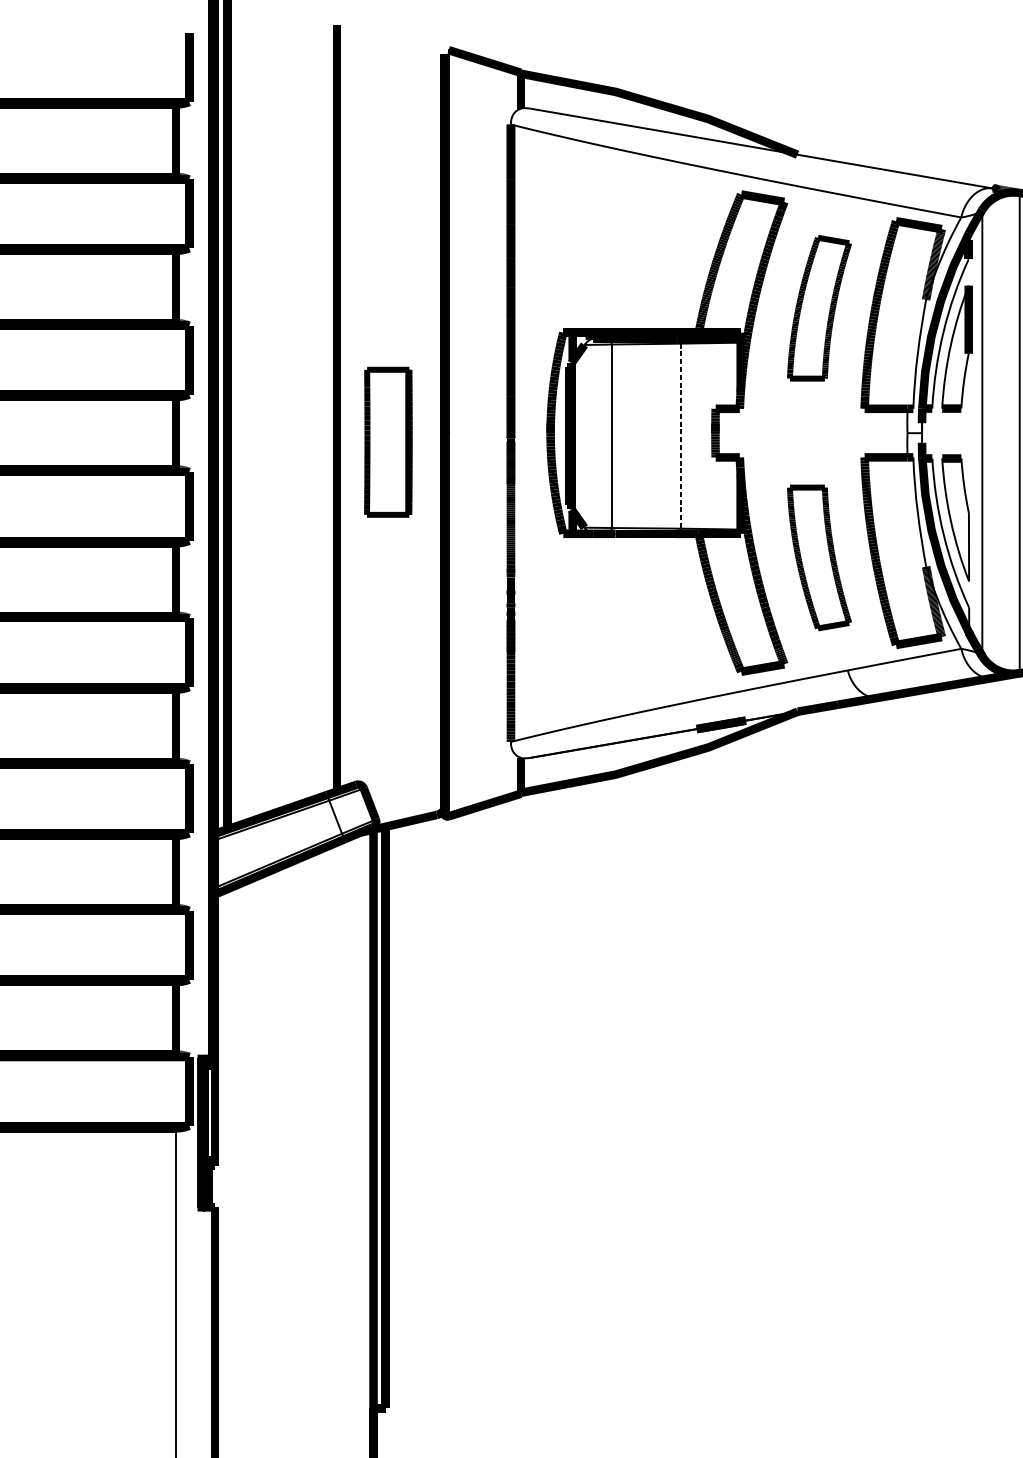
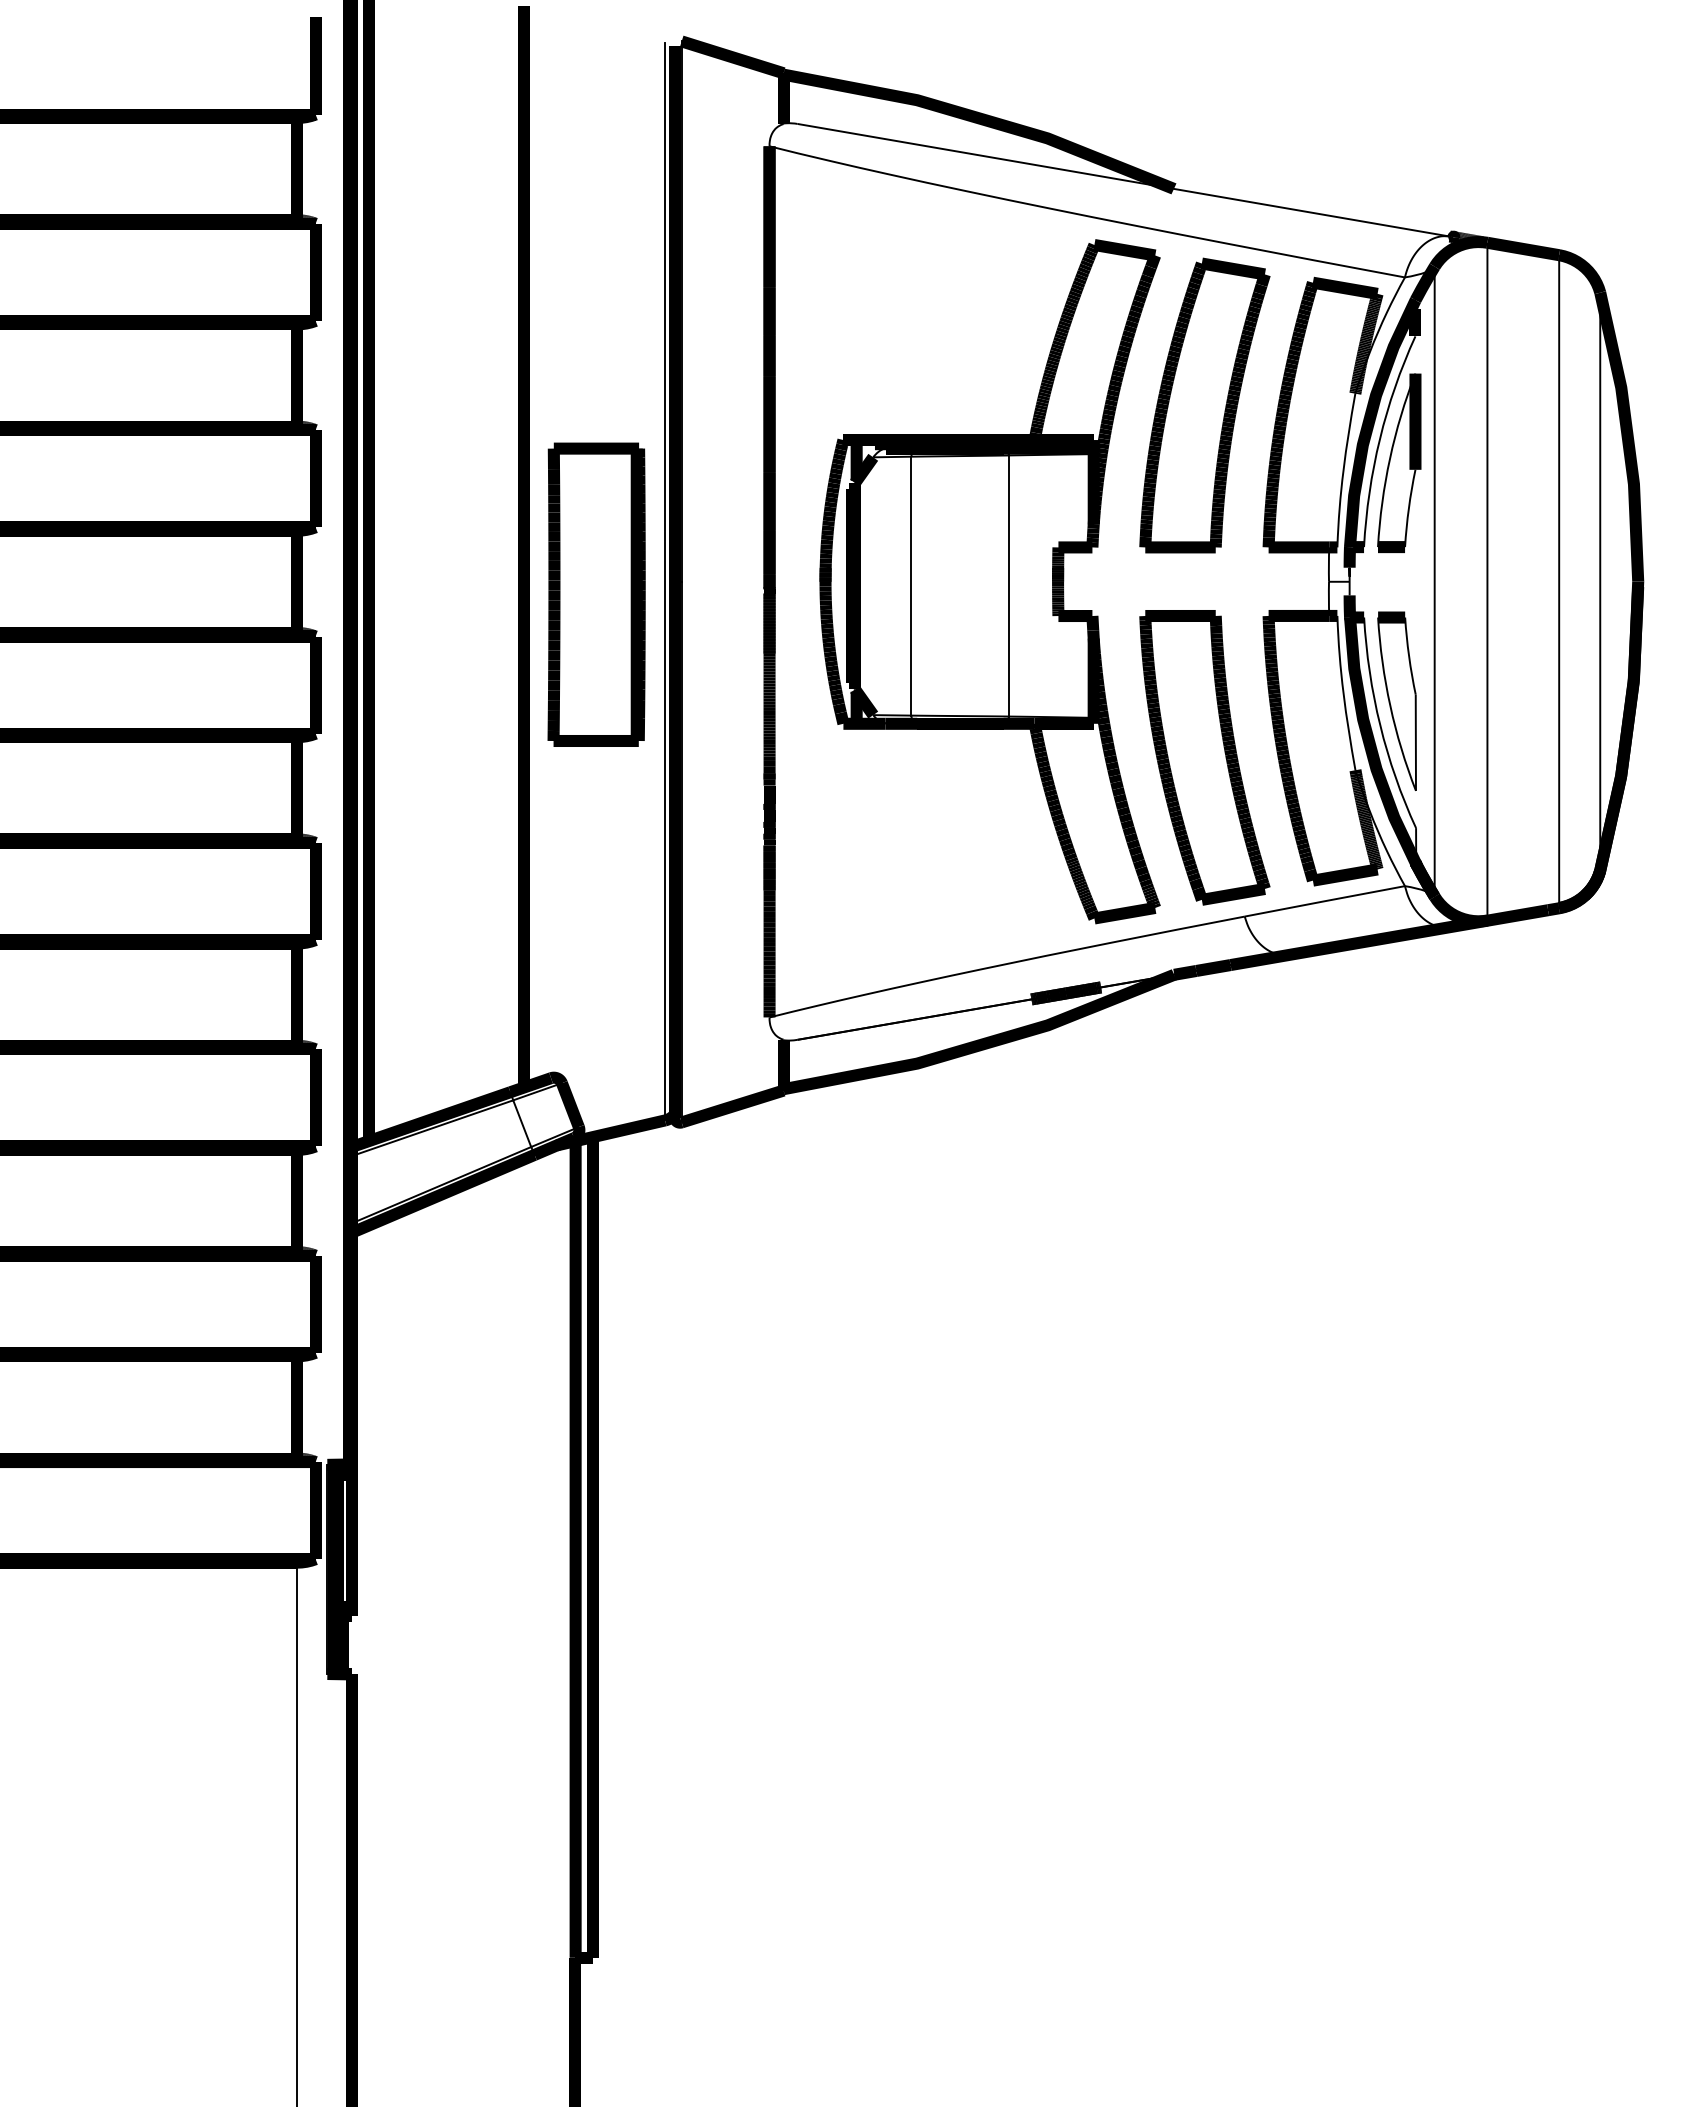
part: (819, 308) -> (1204, 405), size x1.43
line: (437, 432) -> (665, 581), added
line: (680, 436) -> (1008, 586), dashed -> solid
part: (388, 442) -> (596, 594), size x1.43
part: (819, 557) -> (1204, 757), size x1.43

